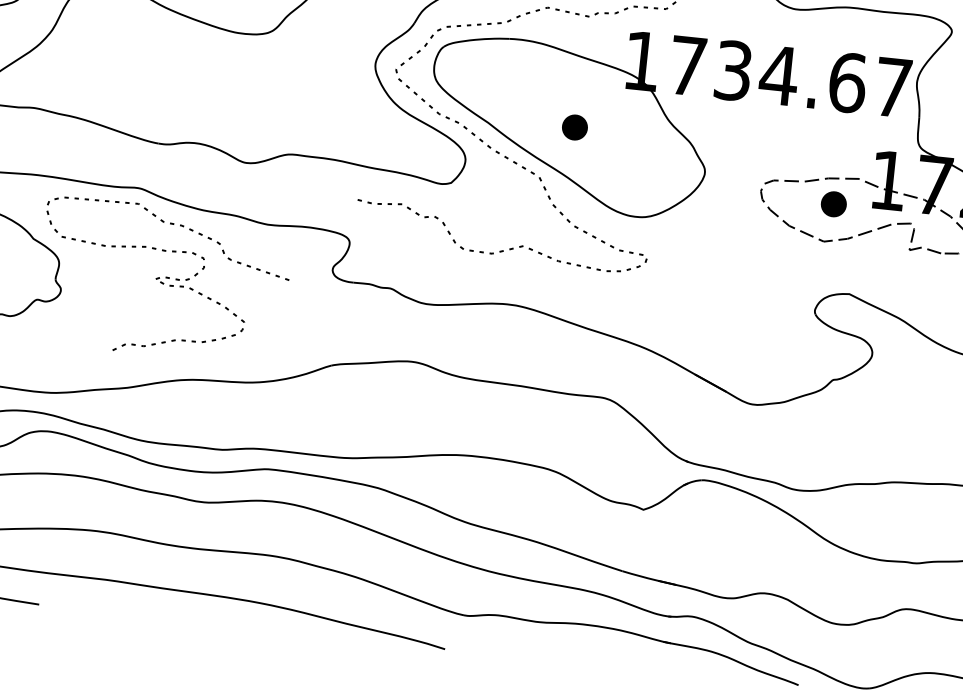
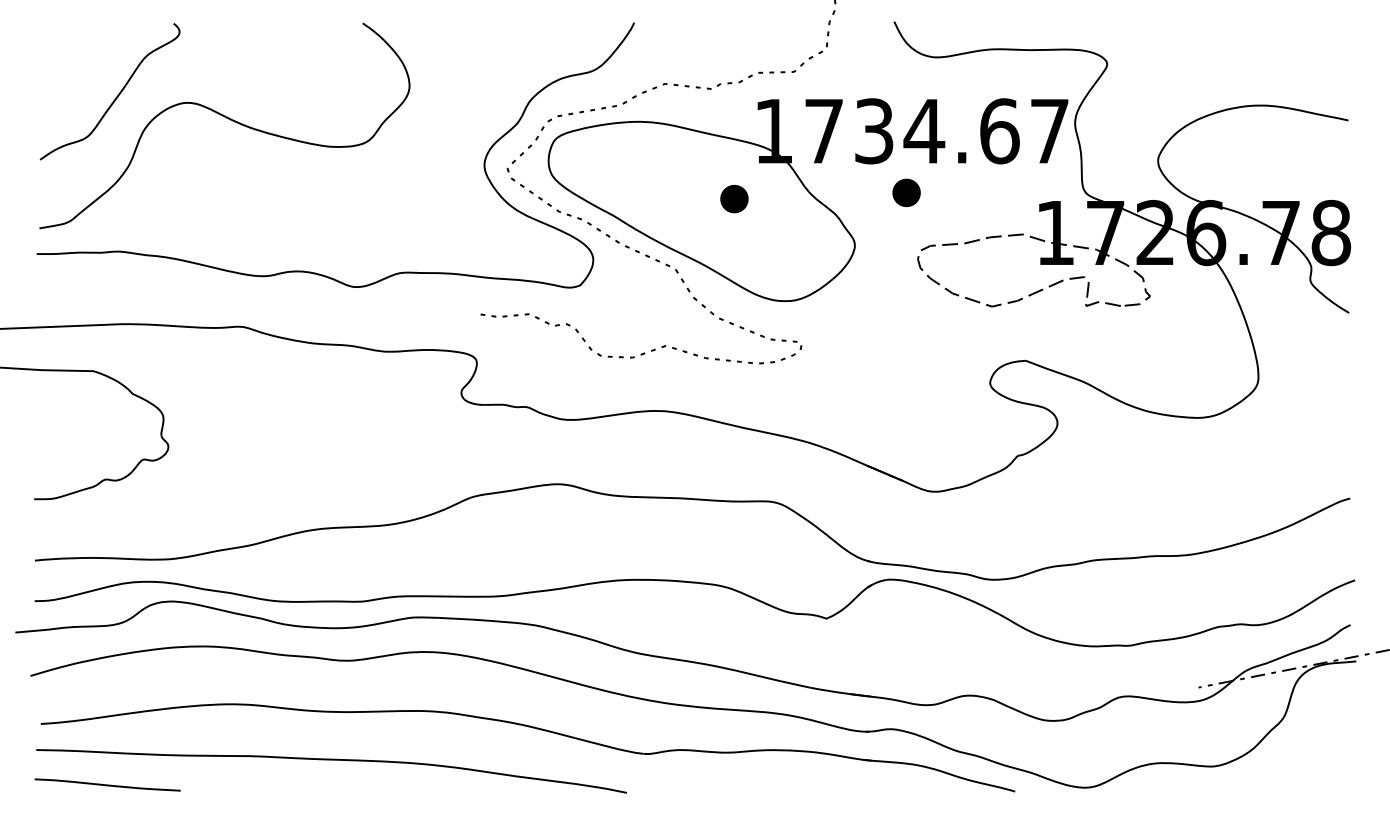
part: (574, 127) -> (734, 199), moved
part: (833, 203) -> (906, 192), moved
curve: (163, 282) -> (278, 426), removed

